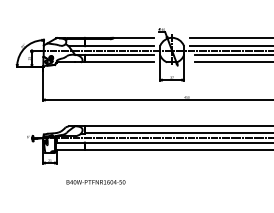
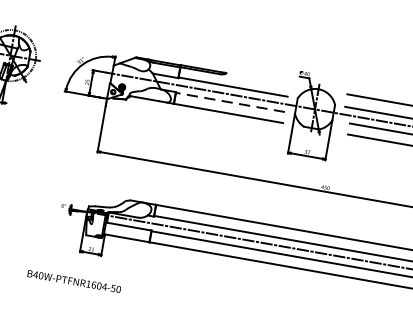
line: (133, 37) -> (257, 77), removed
line: (118, 55) -> (228, 102), solid -> dashed
text: (95, 182) -> (73, 281), moved

